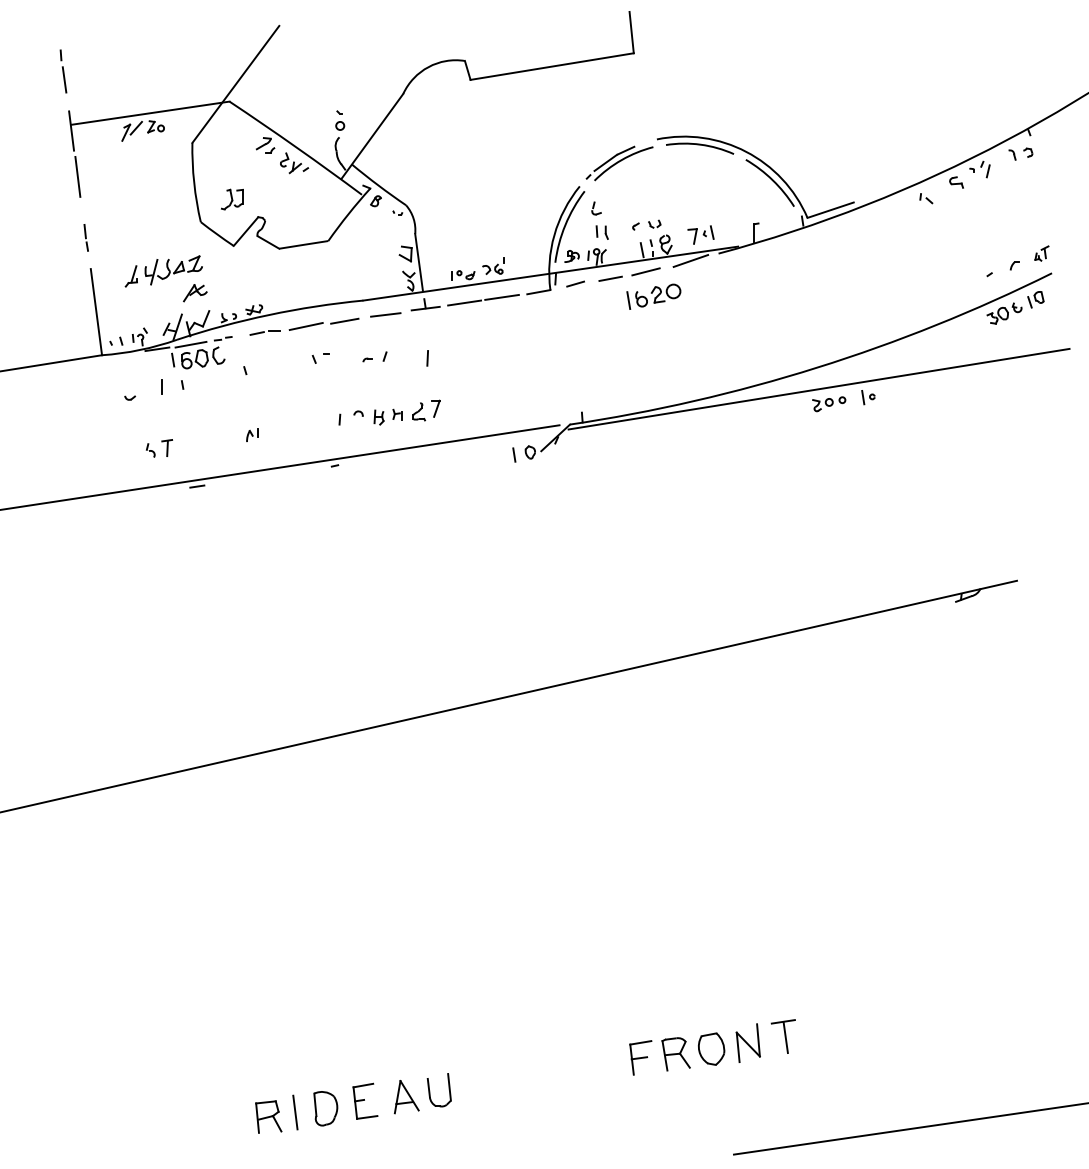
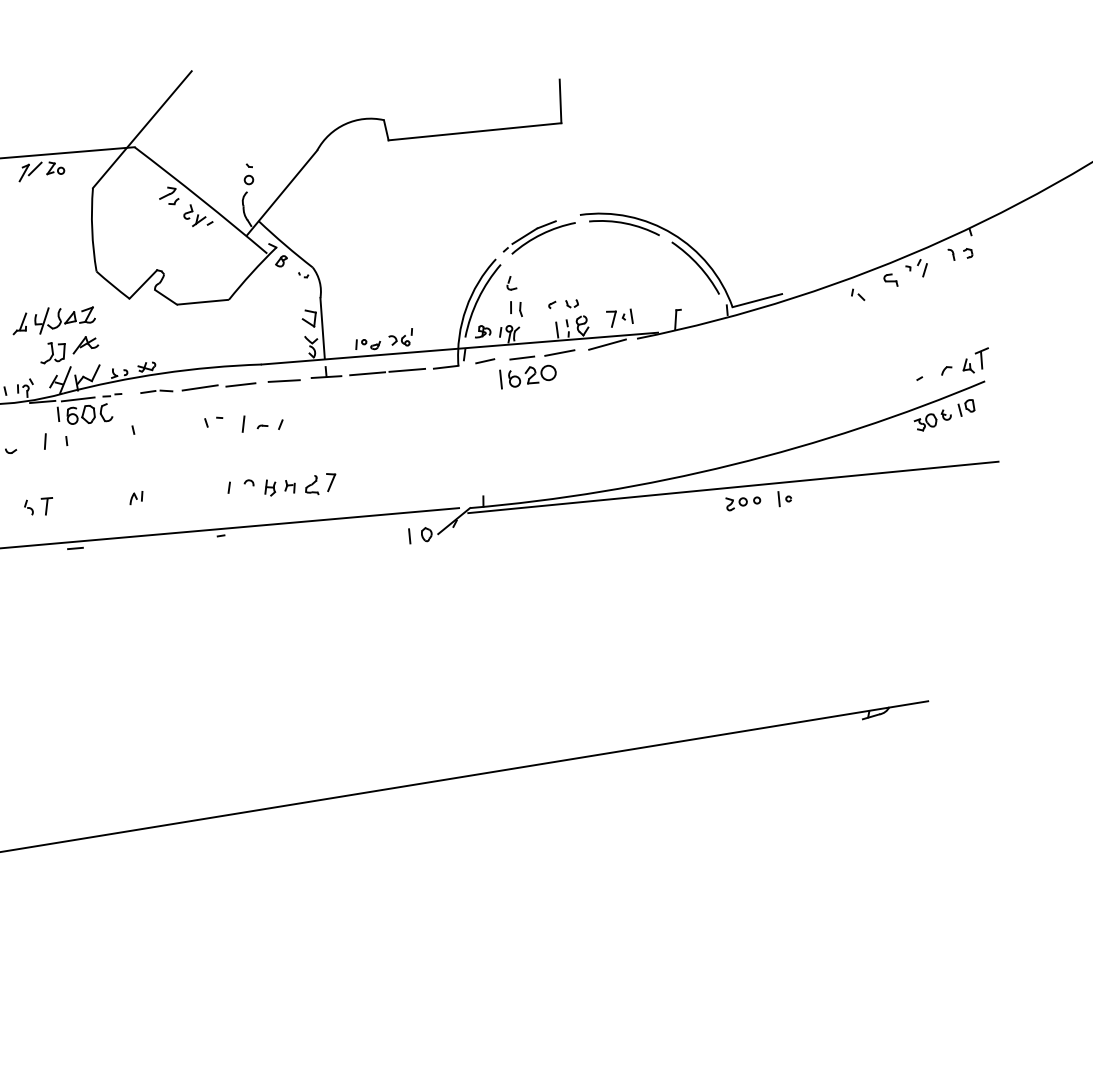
part: (232, 199) -> (53, 353), moved
part: (1041, 253) -> (975, 359), size x1.67
part: (653, 296) -> (527, 376), moved
line: (427, 358) -> (243, 424), moved

